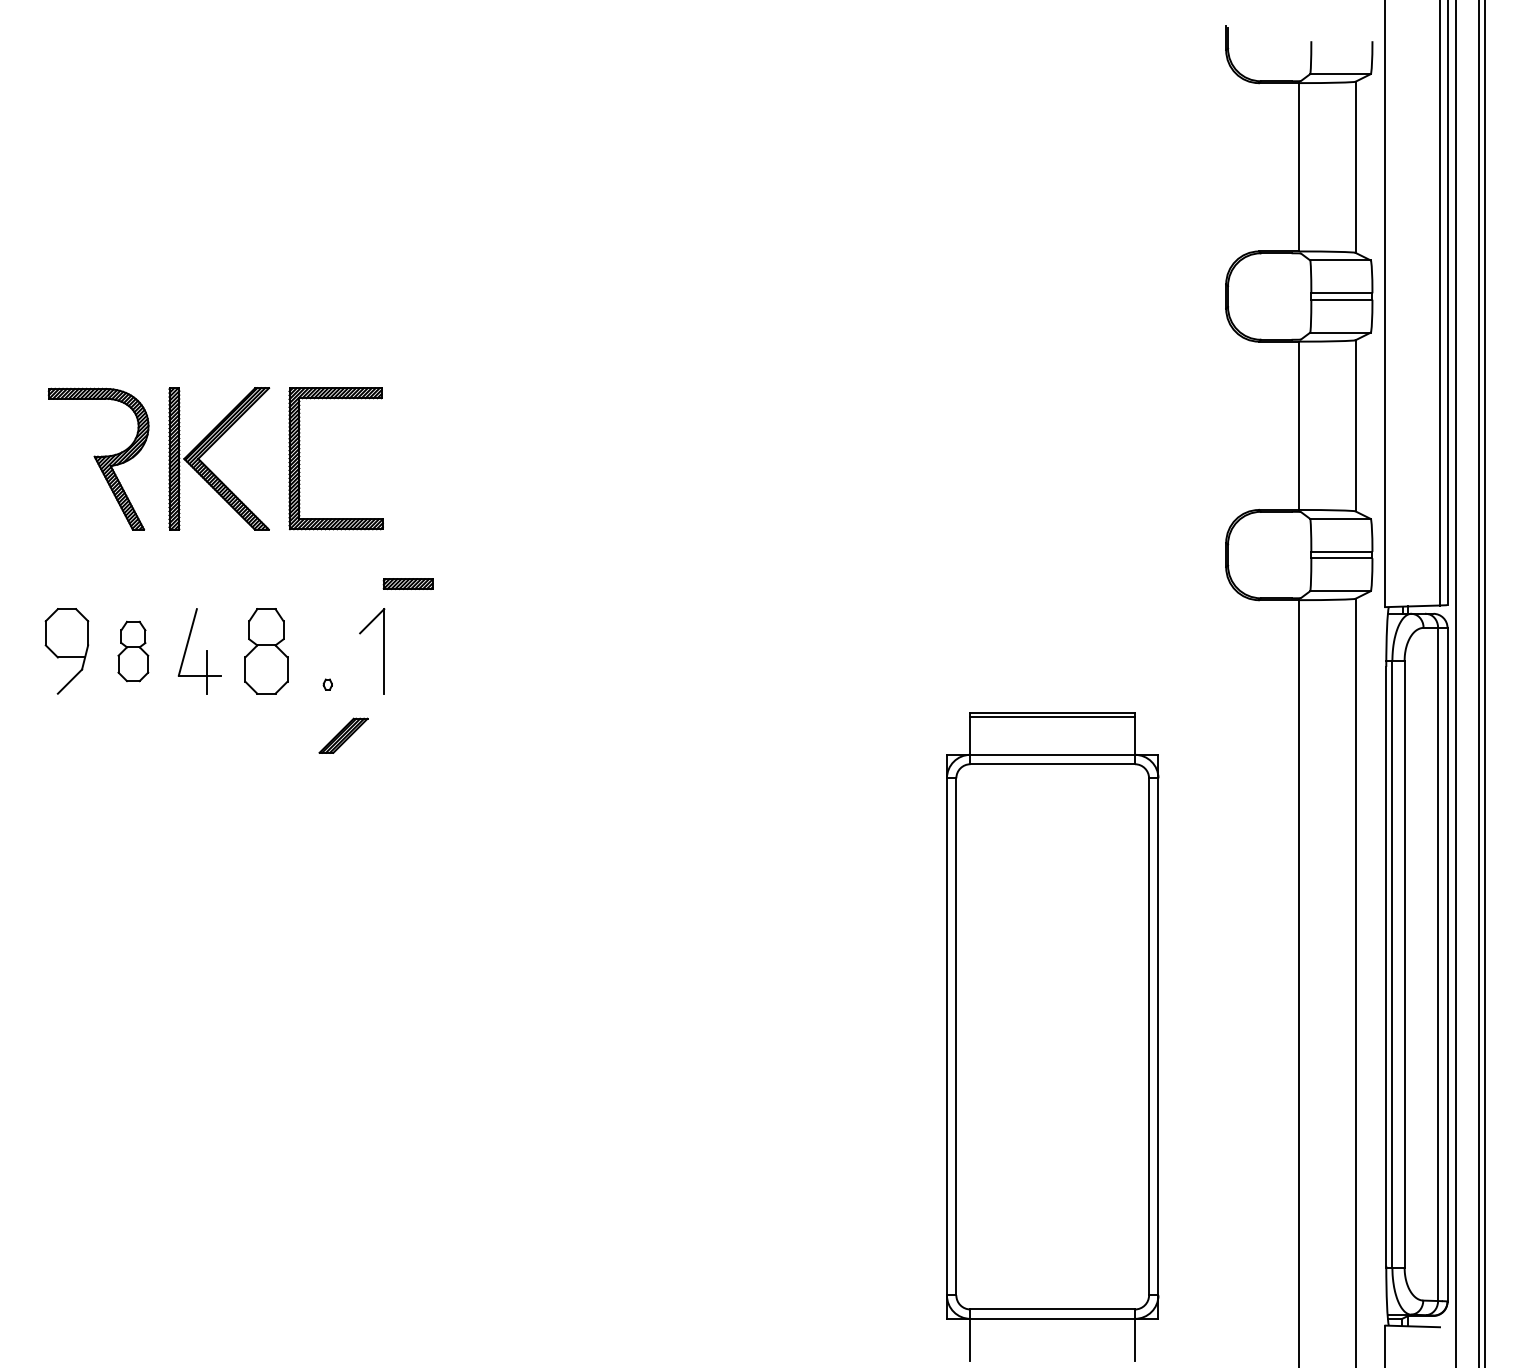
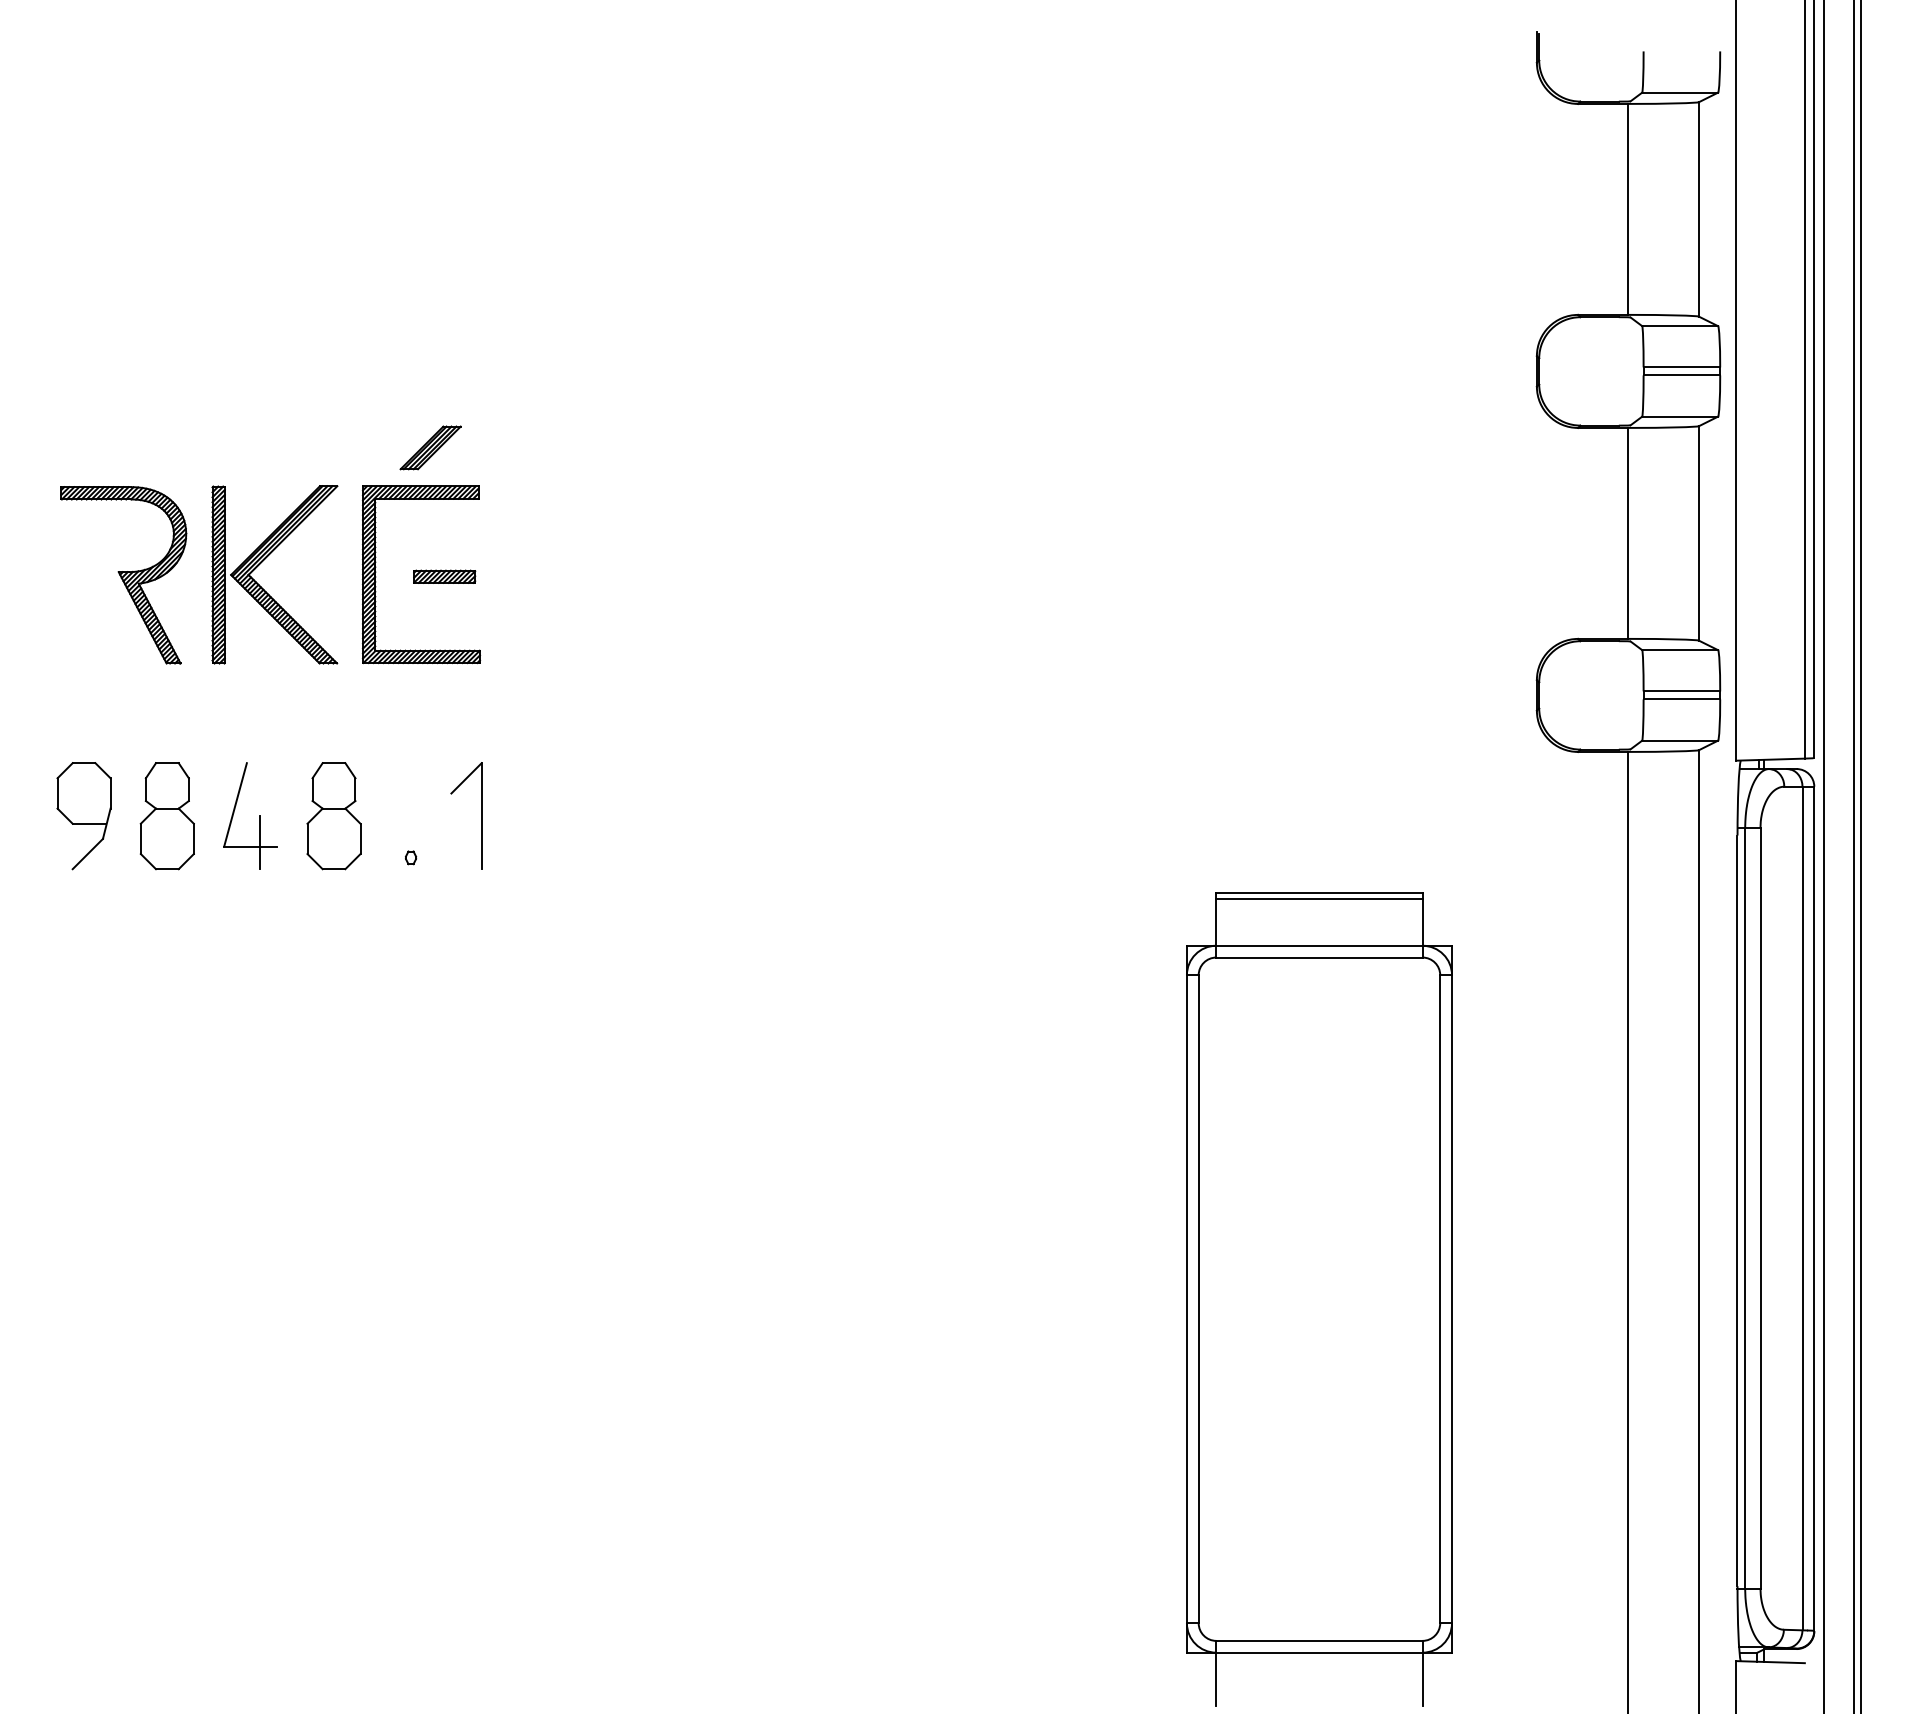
part: (408, 583) -> (444, 576), moved
part: (132, 651) -> (166, 816), size x1.43
part: (343, 735) -> (430, 447), moved

